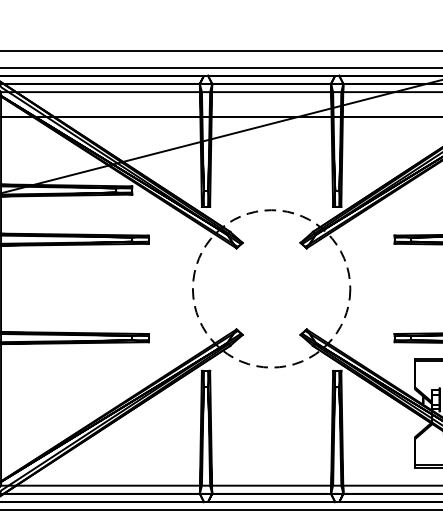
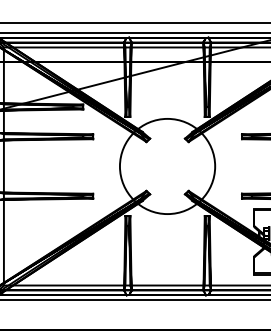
circle: (271, 288) -> (167, 166), dashed -> solid

